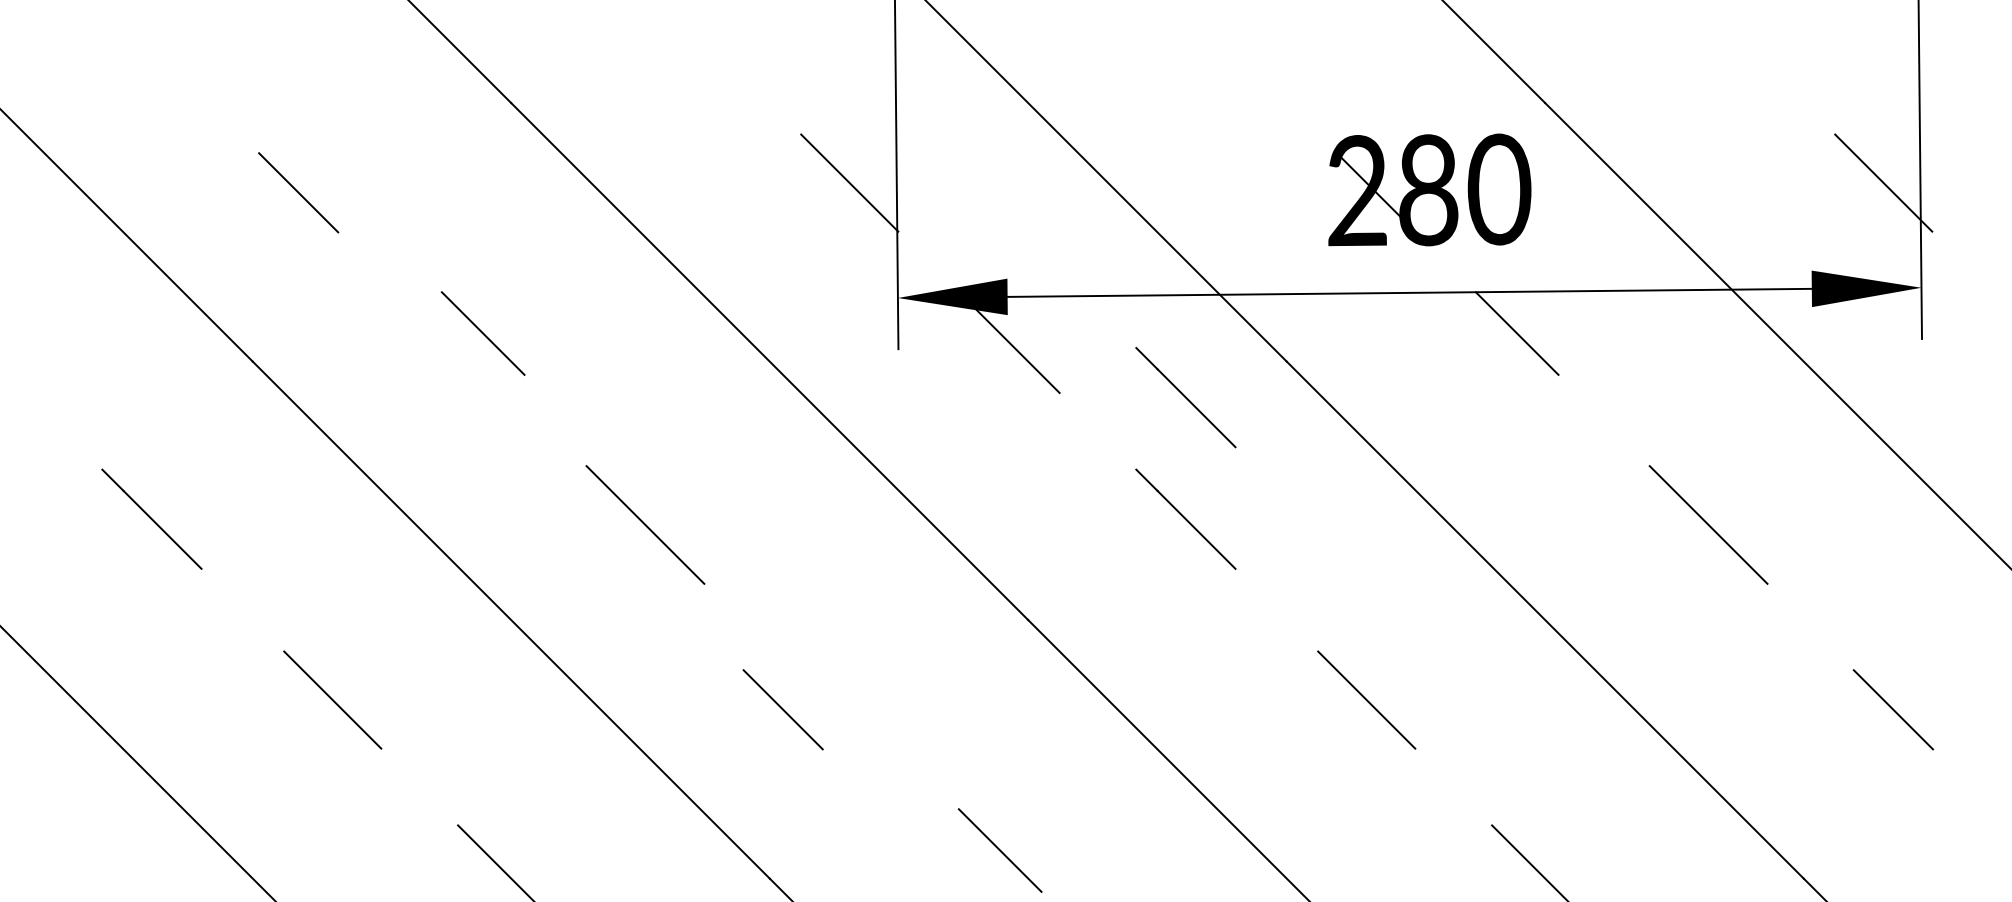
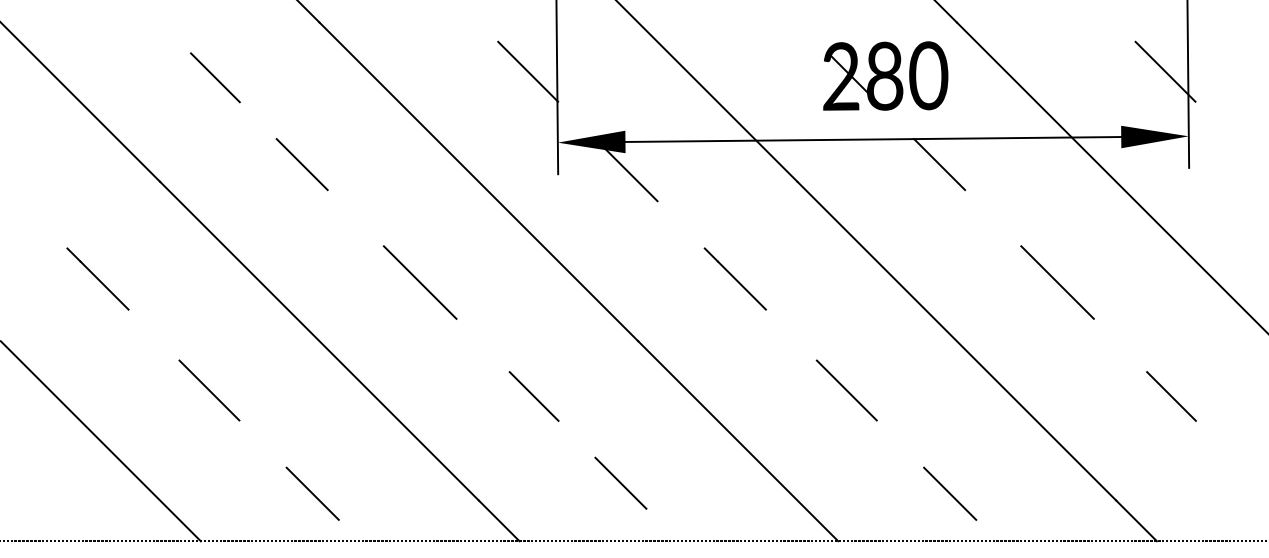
line: (298, 192) -> (215, 77), moved
line: (1184, 396) -> (734, 203), removed
line: (644, 524) -> (419, 282), moved
line: (782, 709) -> (533, 396), moved

